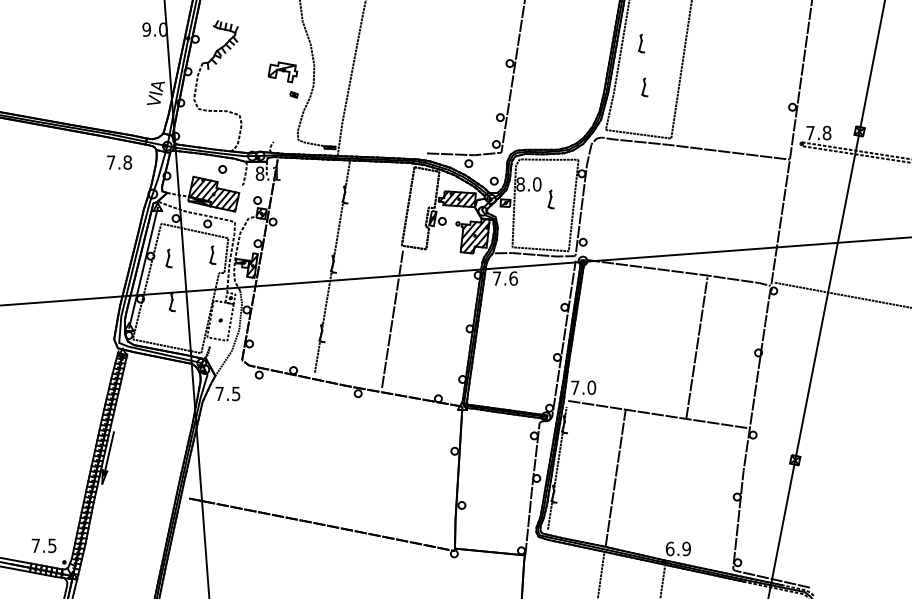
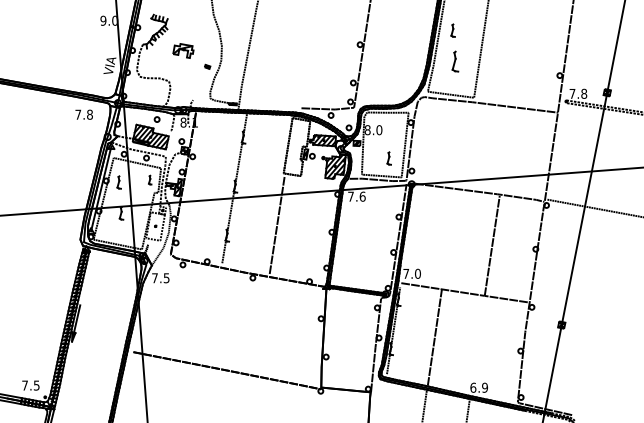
part: (282, 72) -> (183, 51), moved
part: (644, 87) -> (455, 61), size x1.6
part: (550, 199) -> (388, 158), moved
part: (212, 254) -> (149, 179), size x0.7

